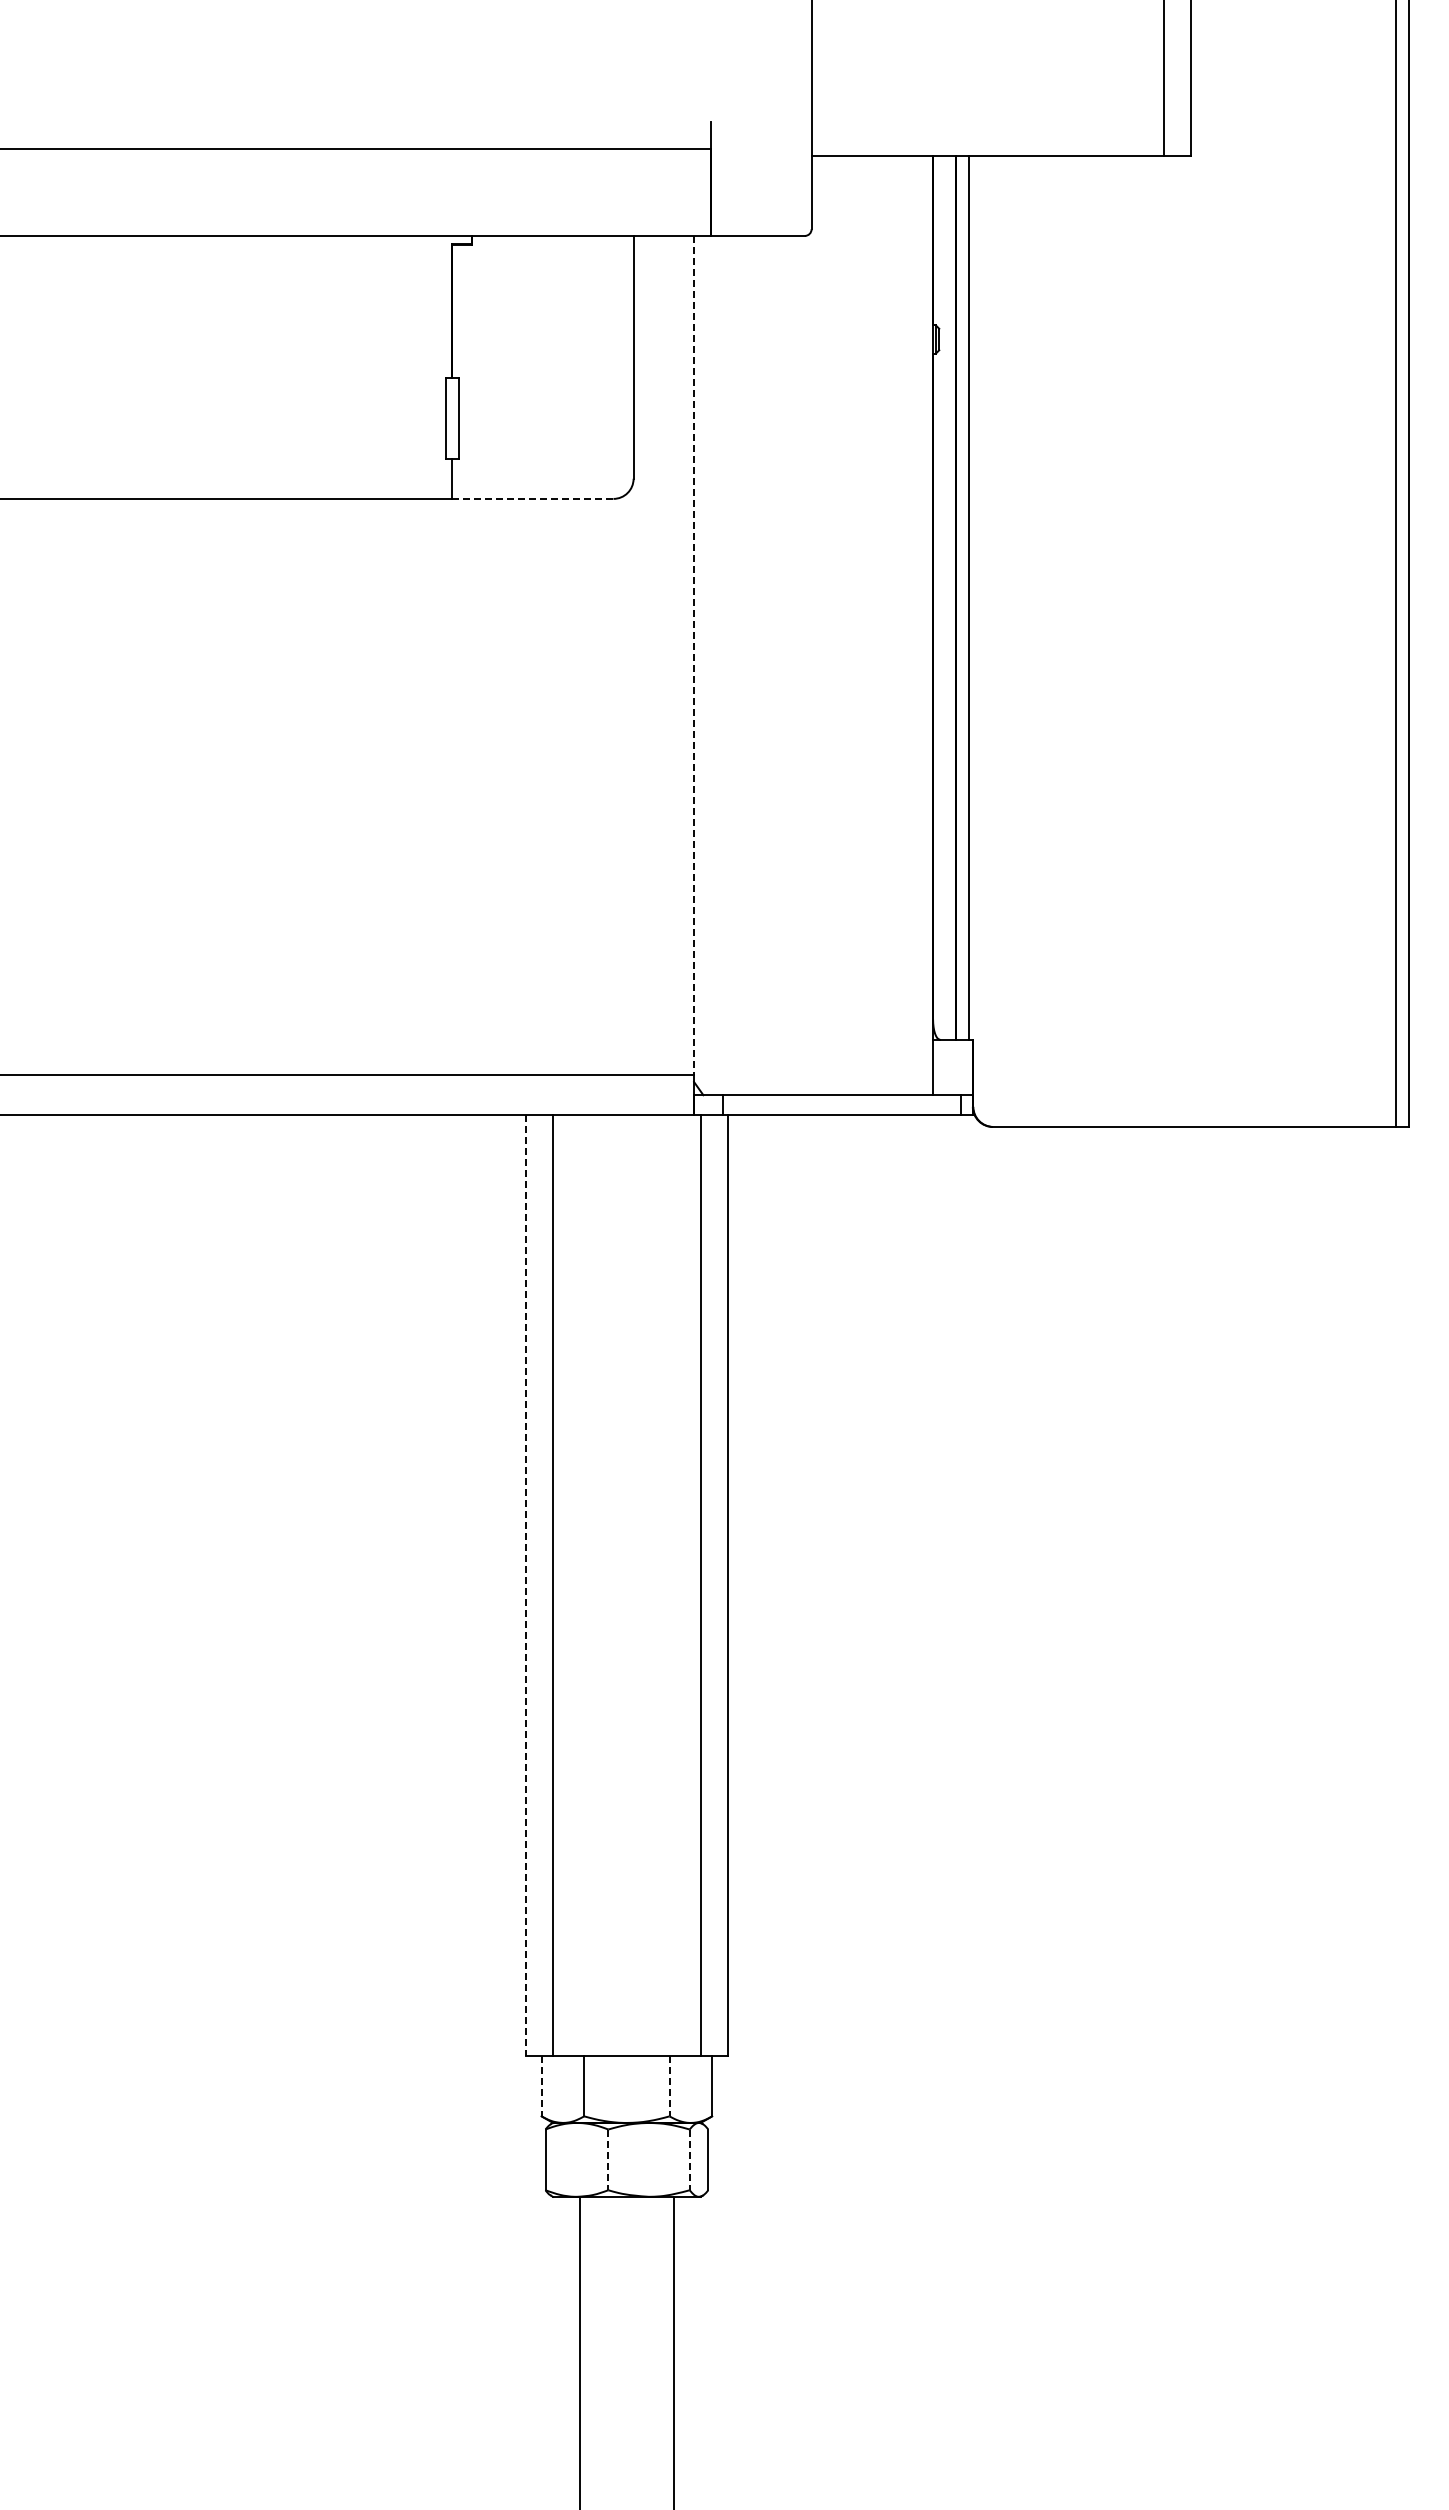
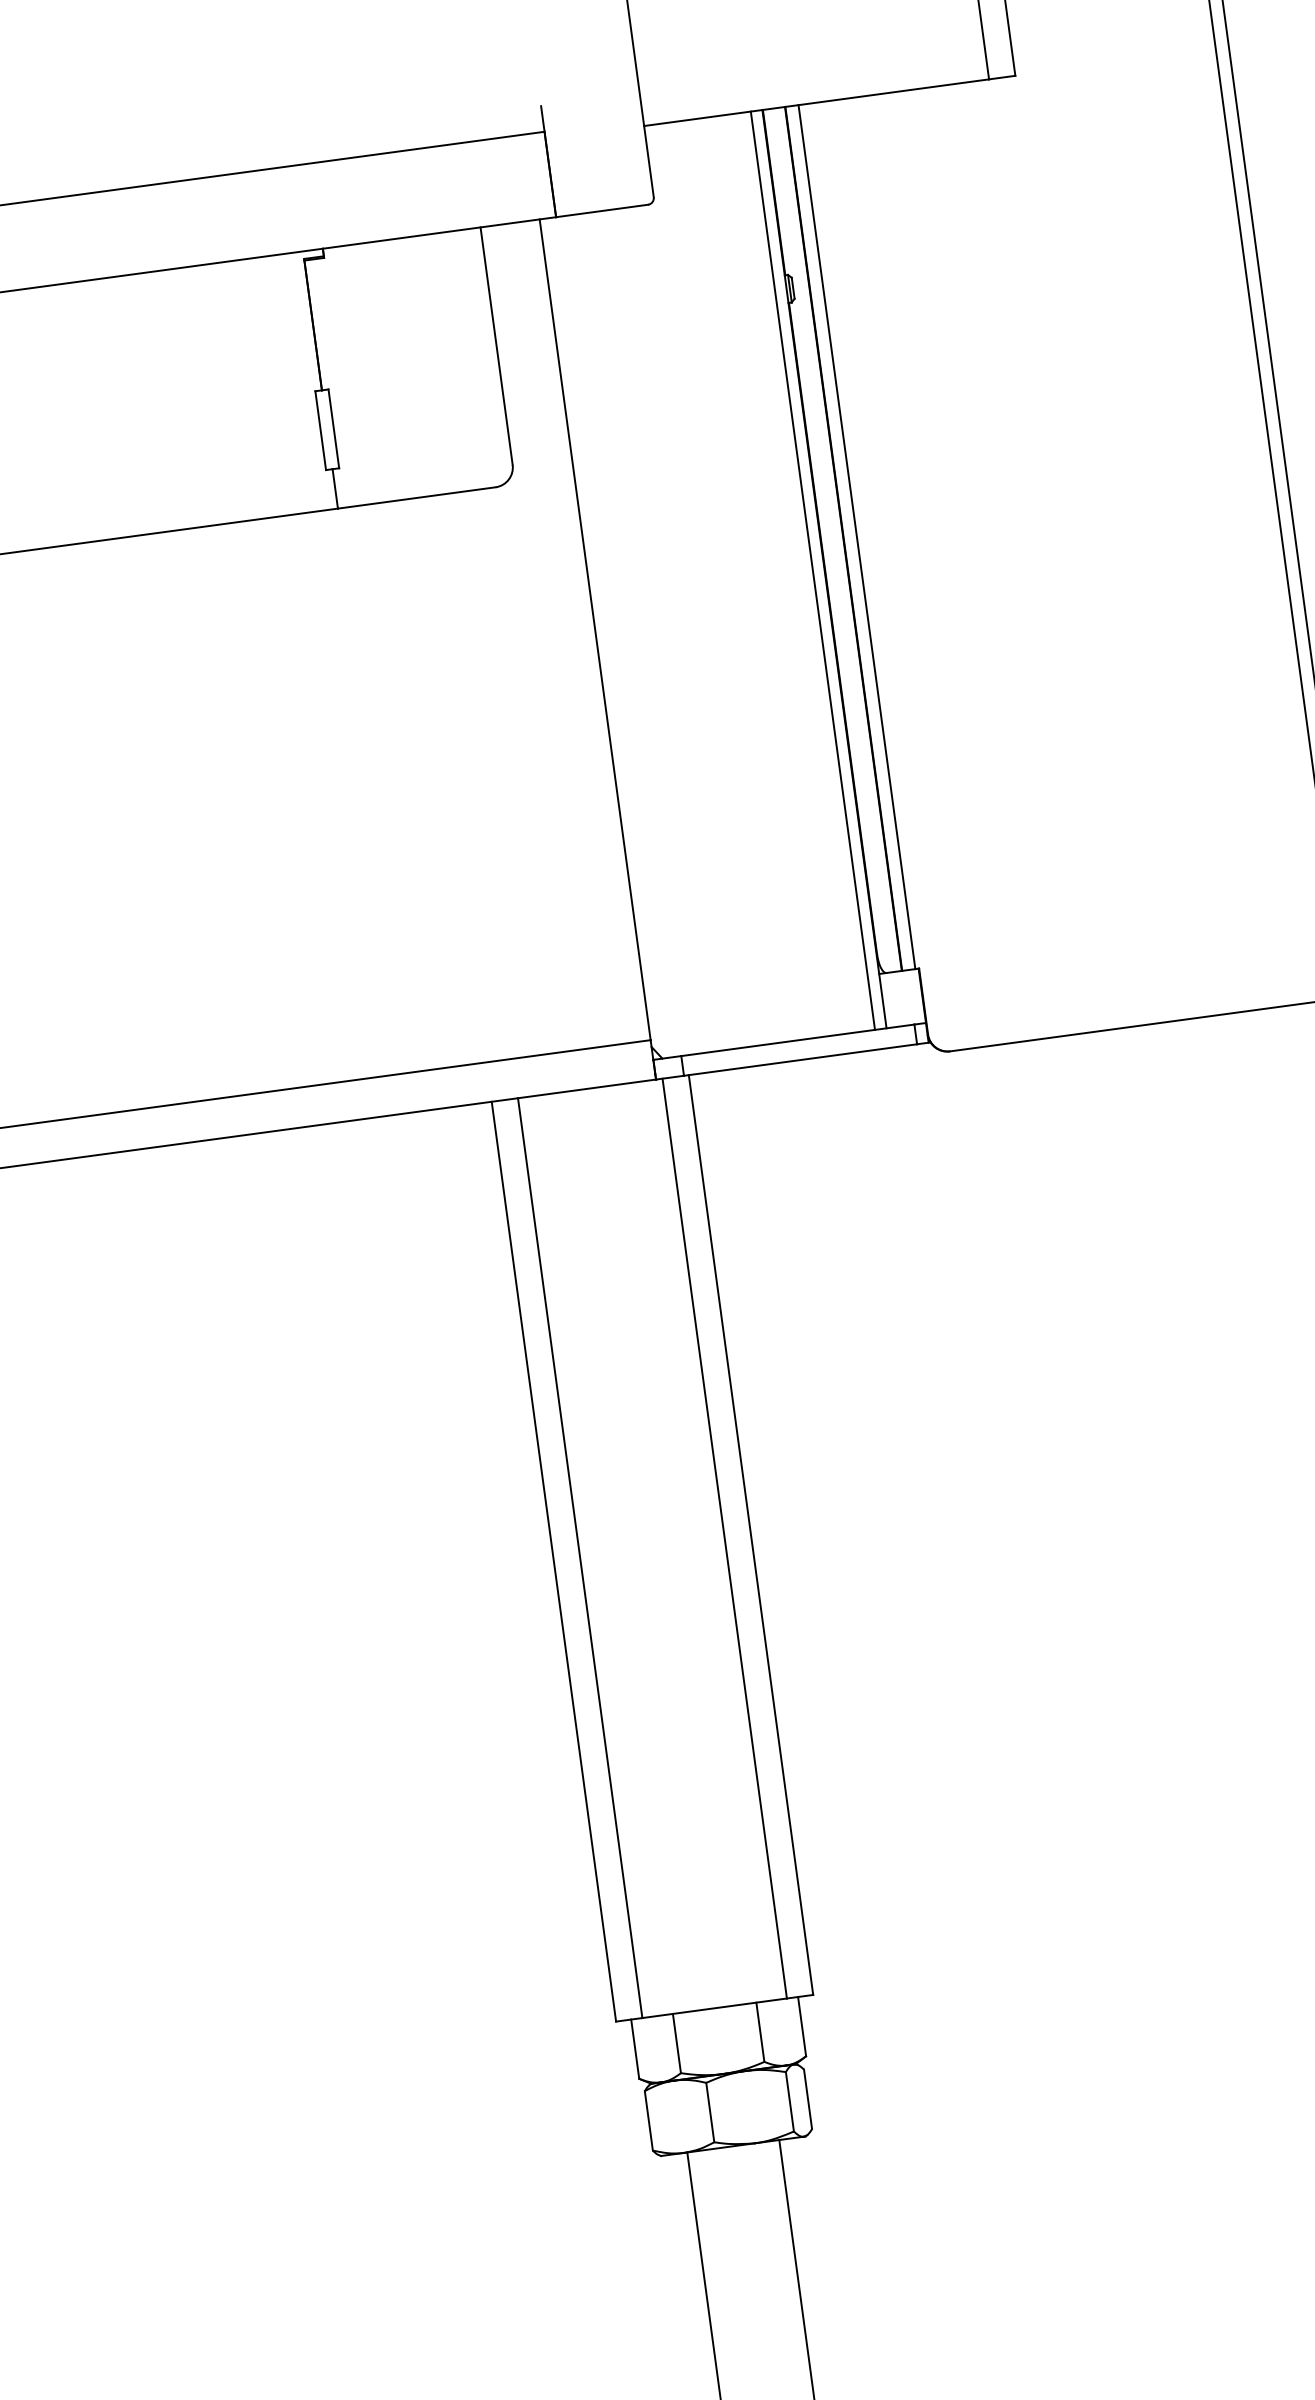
line: (532, 498) -> (416, 497), dashed -> solid
line: (920, 625) -> (812, 570), added
line: (694, 655) -> (595, 629), dashed -> solid
line: (526, 1586) -> (554, 1562), dashed -> solid
line: (541, 2086) -> (635, 2049), dashed -> solid
line: (669, 2086) -> (760, 2032), dashed -> solid
line: (608, 2160) -> (710, 2113), dashed -> solid
line: (689, 2160) -> (789, 2102), dashed -> solid

